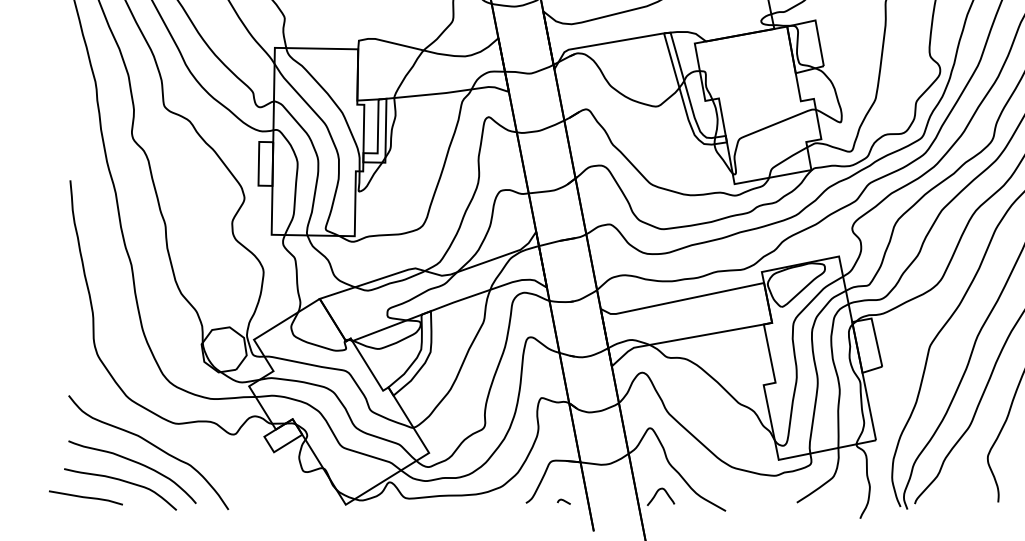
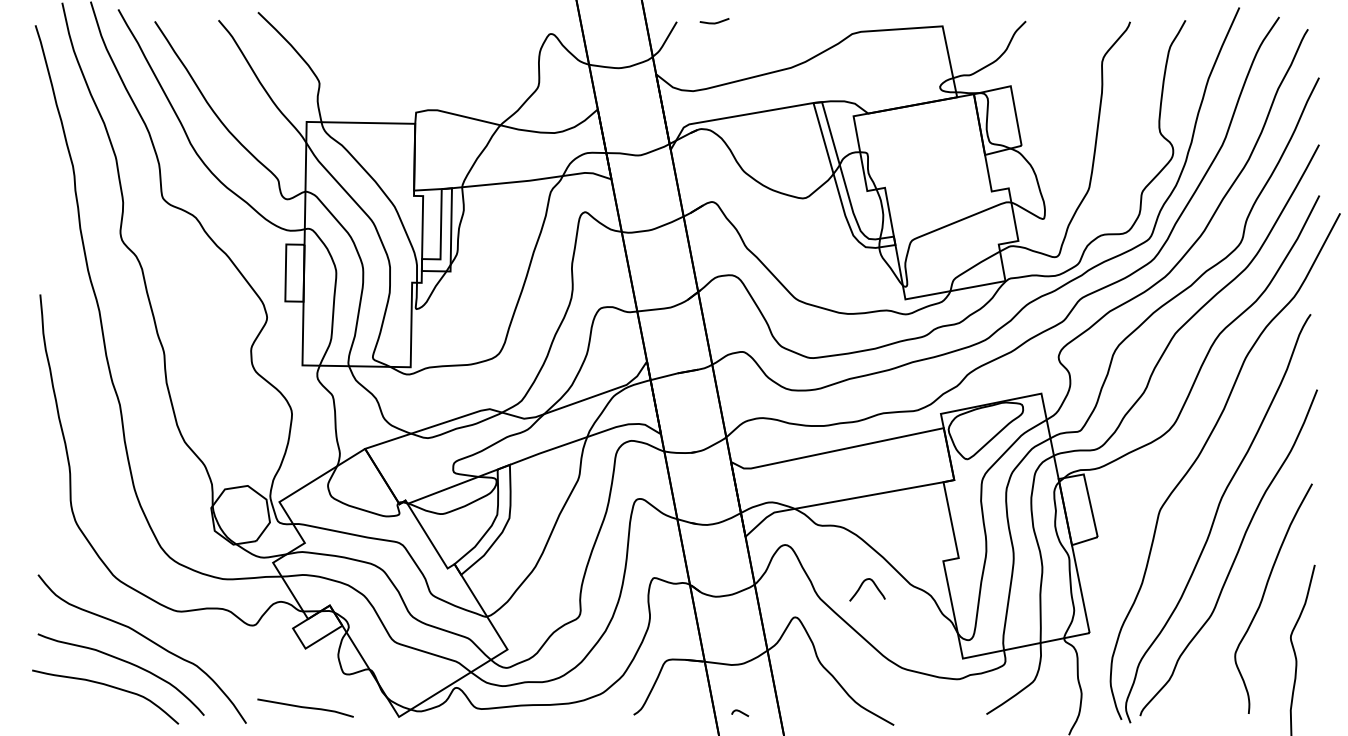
curve: (657, 493) -> (862, 585), moved
line: (85, 497) -> (305, 707), moved
curve: (564, 501) -> (740, 712), moved

